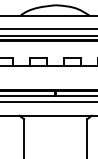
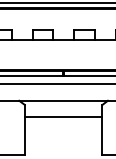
line: (55, 129) -> (63, 117), added

